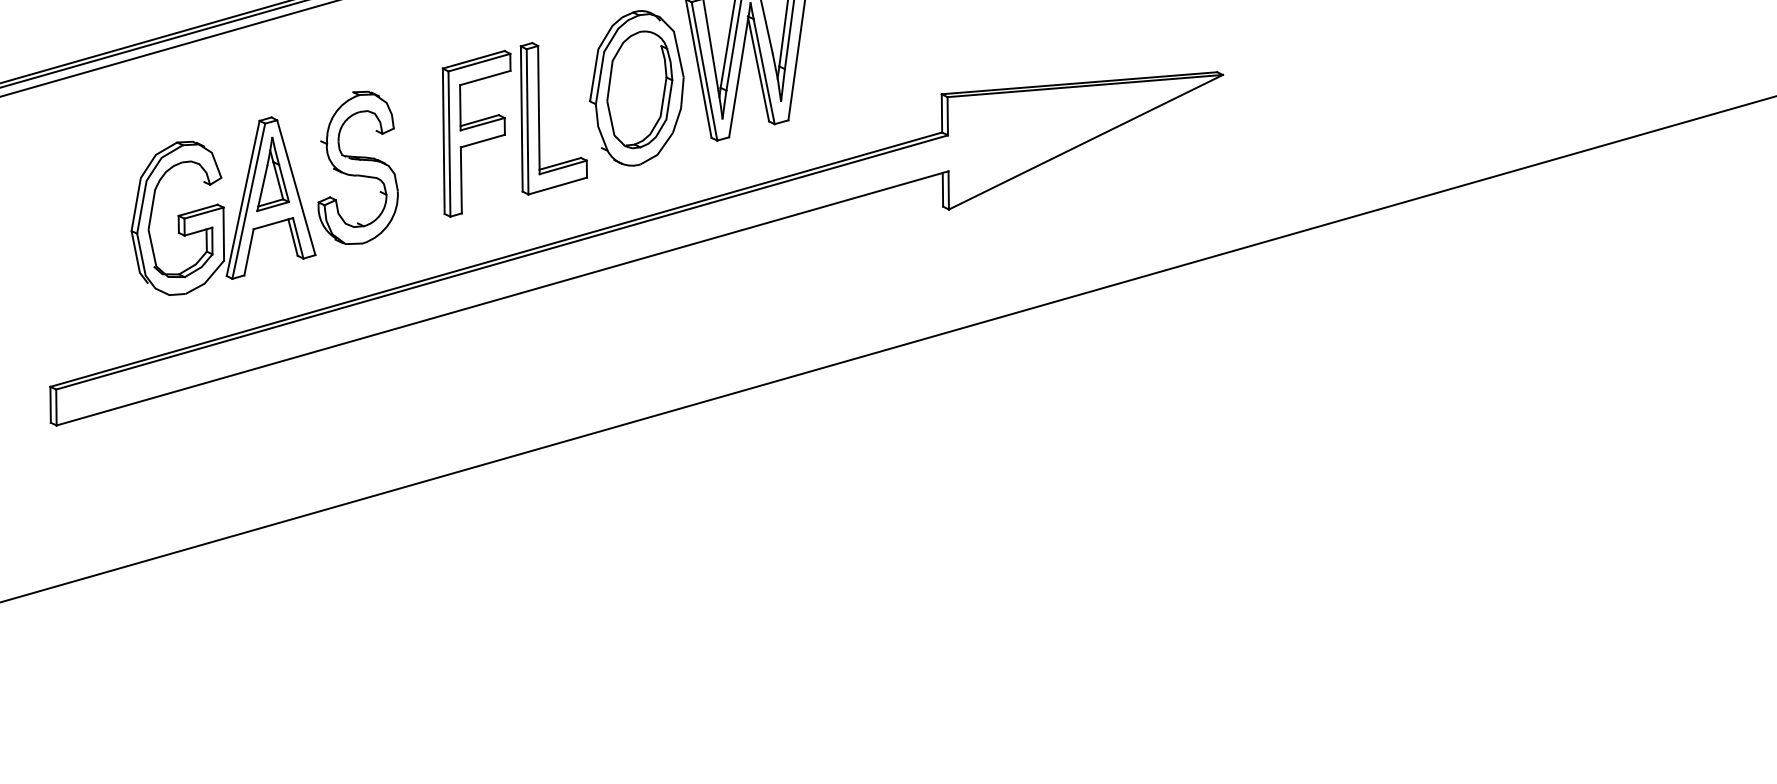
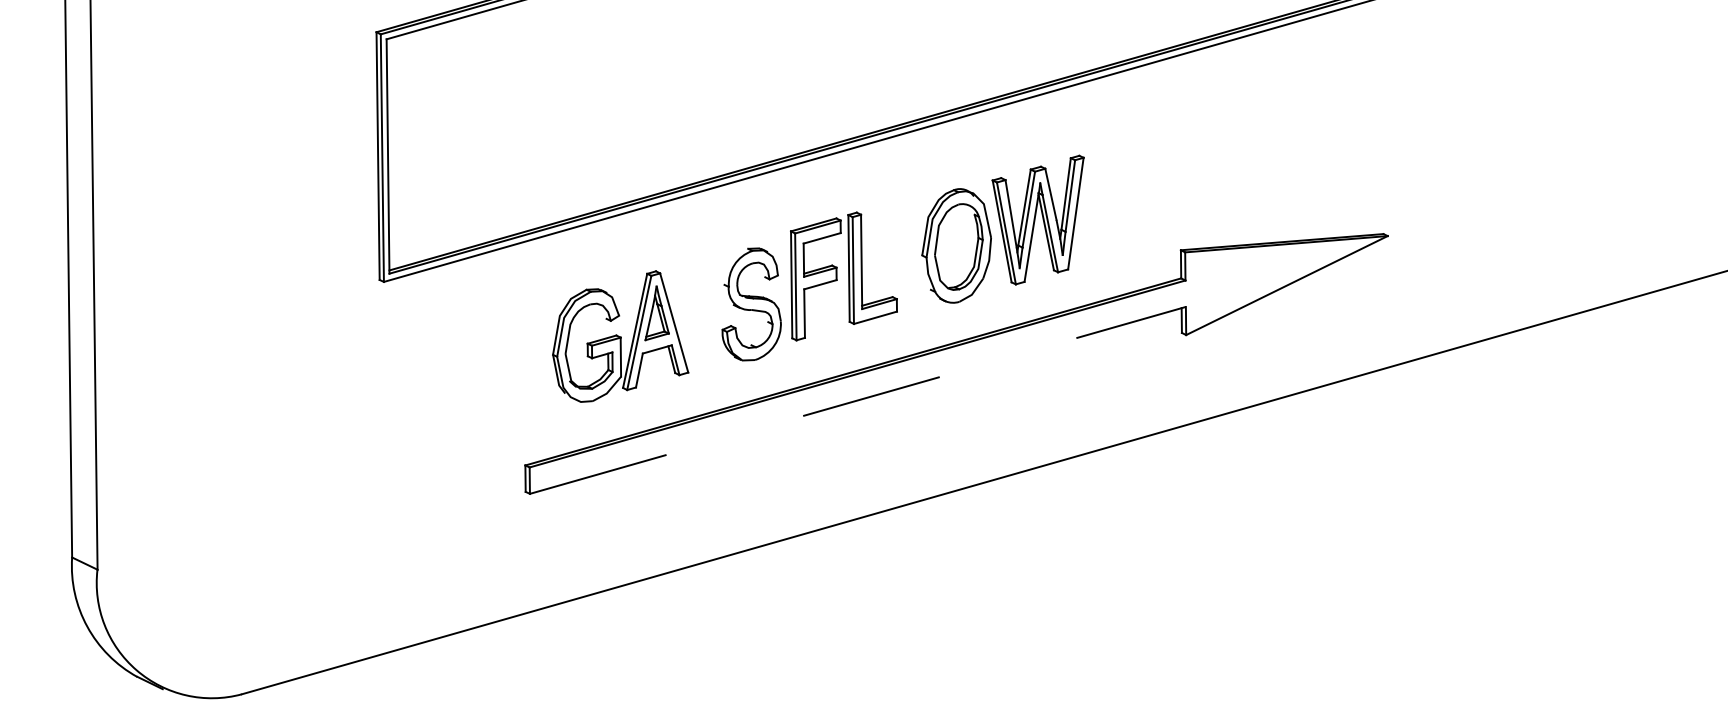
part: (514, 129) -> (843, 276), moved
part: (223, 206) -> (620, 336), moved
line: (503, 298) -> (858, 400), solid -> dashed

